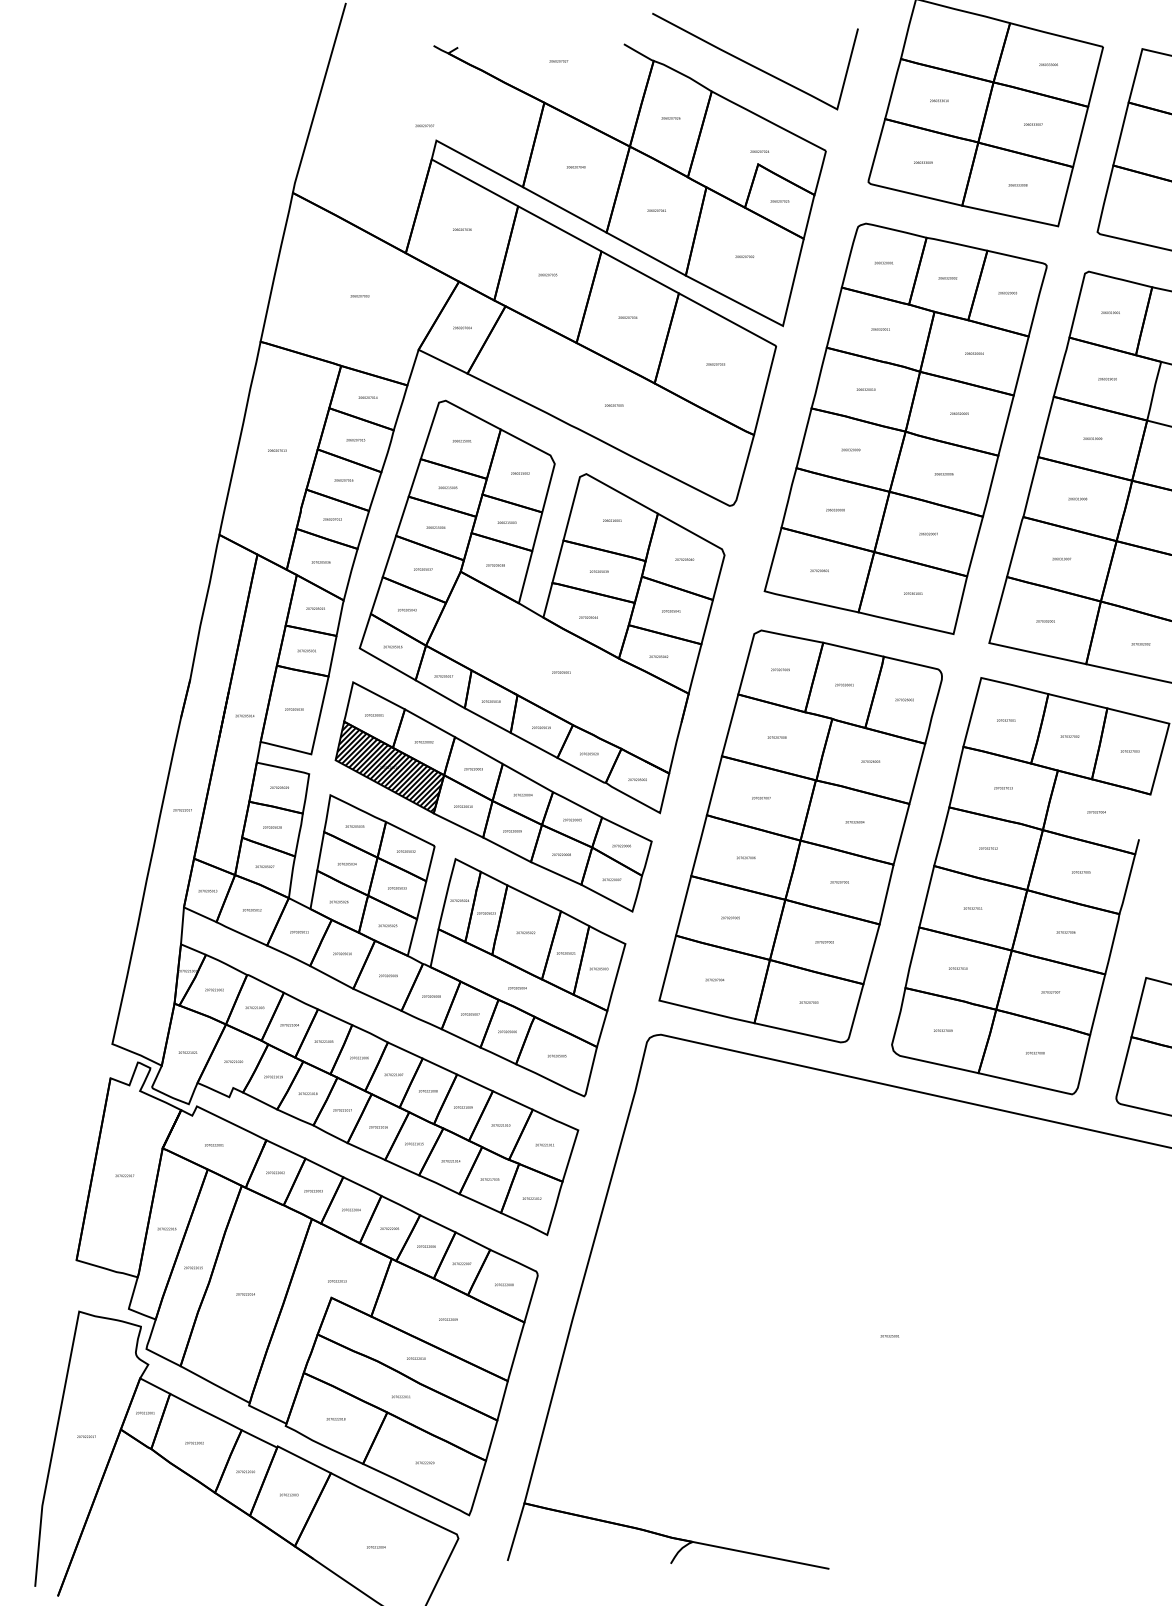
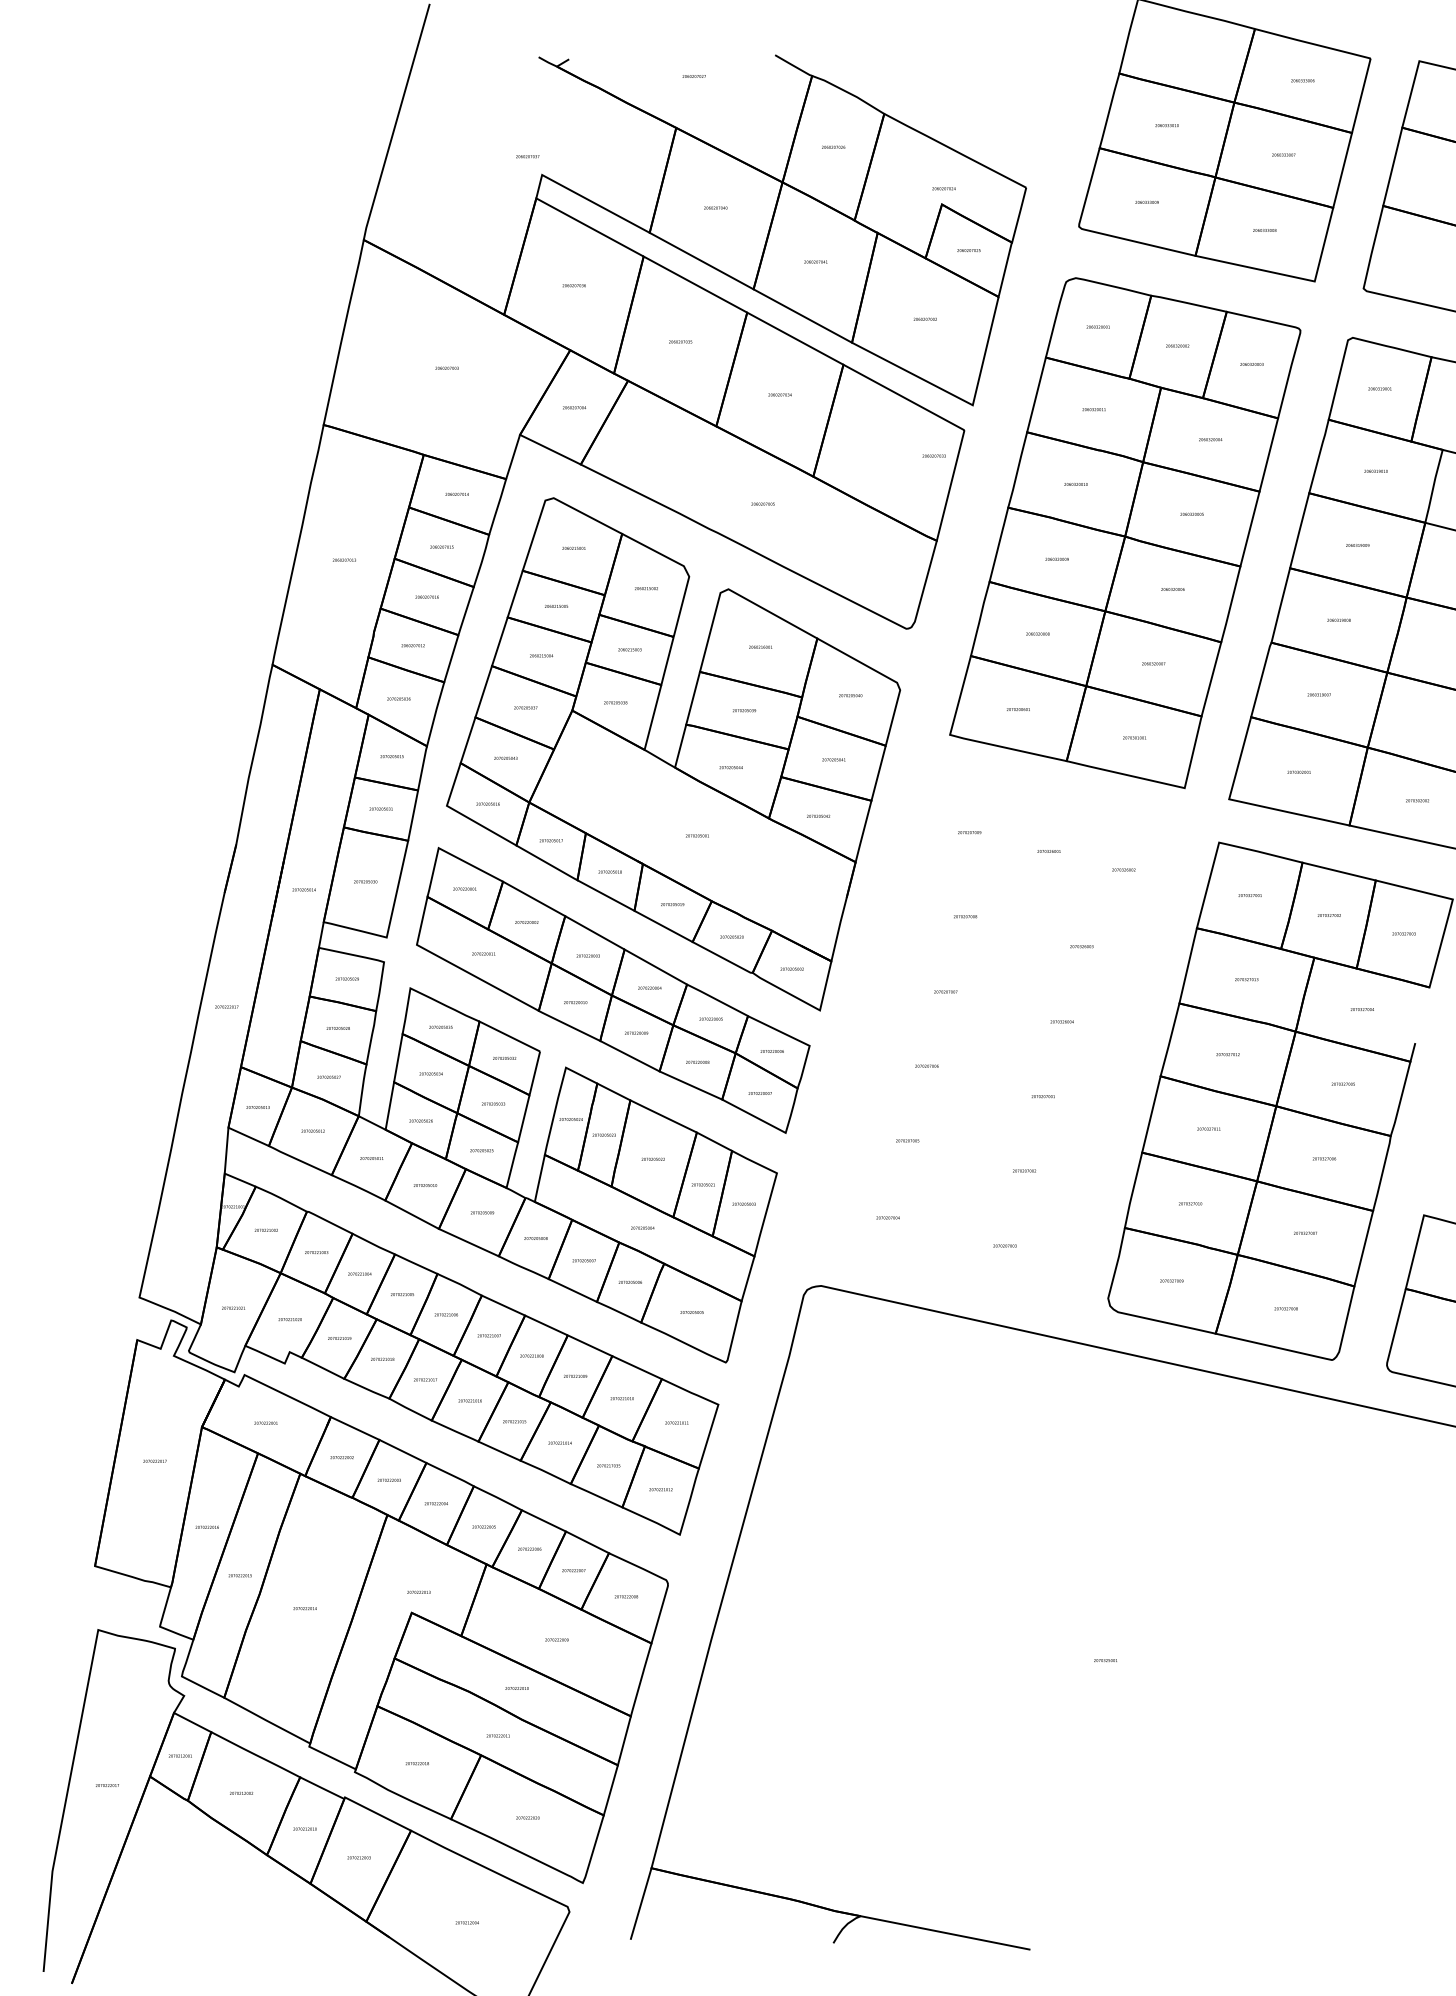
curve: (753, 65) -> (936, 81), removed
text: (715, 363) -> (933, 455), moved
hatch: (390, 767) -> (484, 953), removed
part: (800, 836) -> (994, 1039), removed

